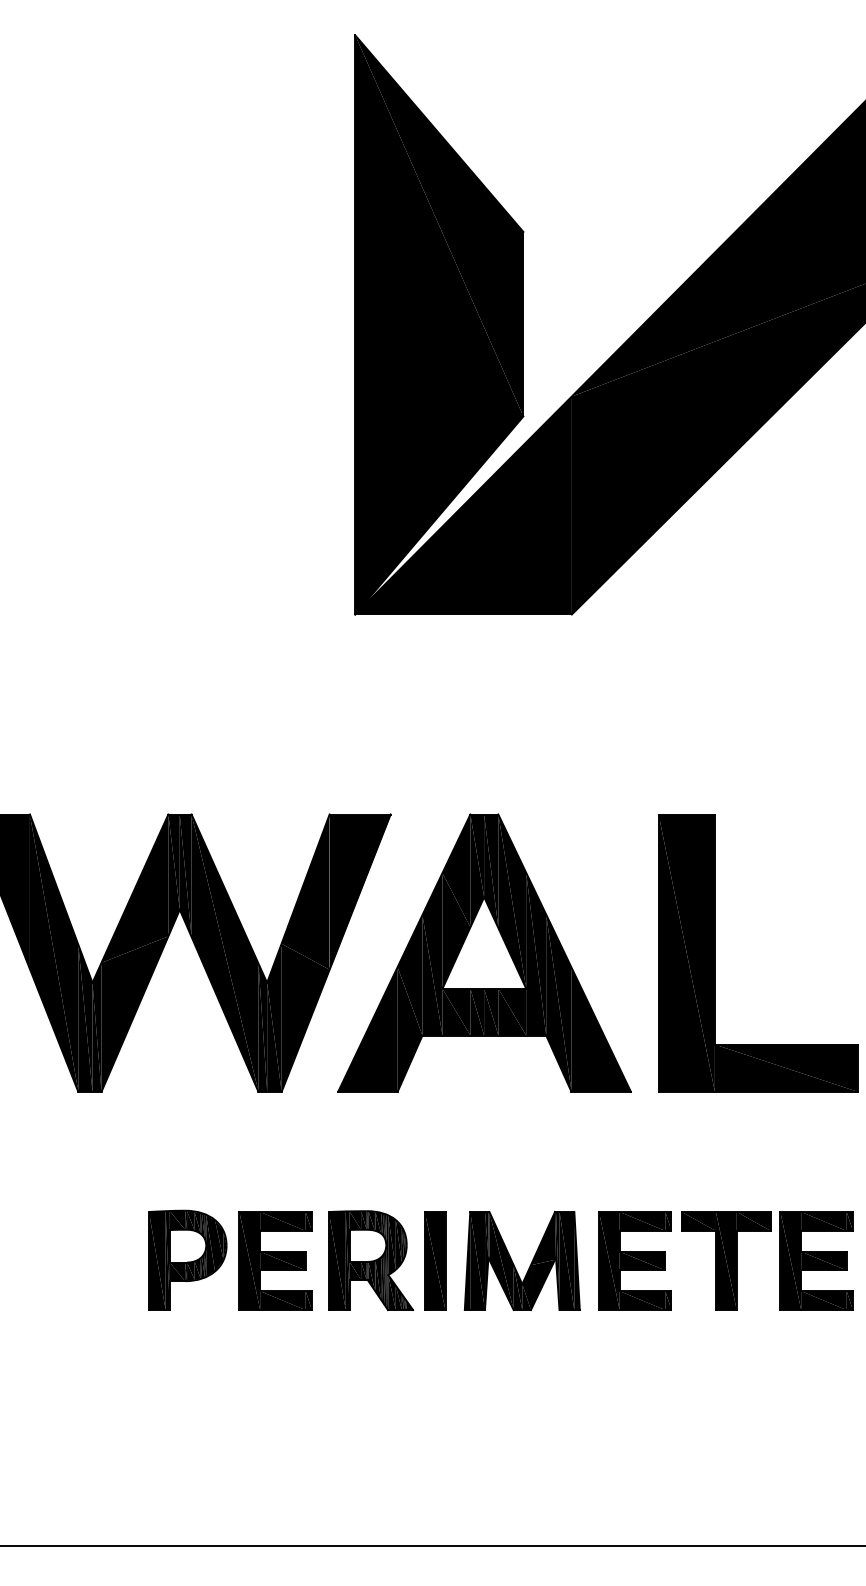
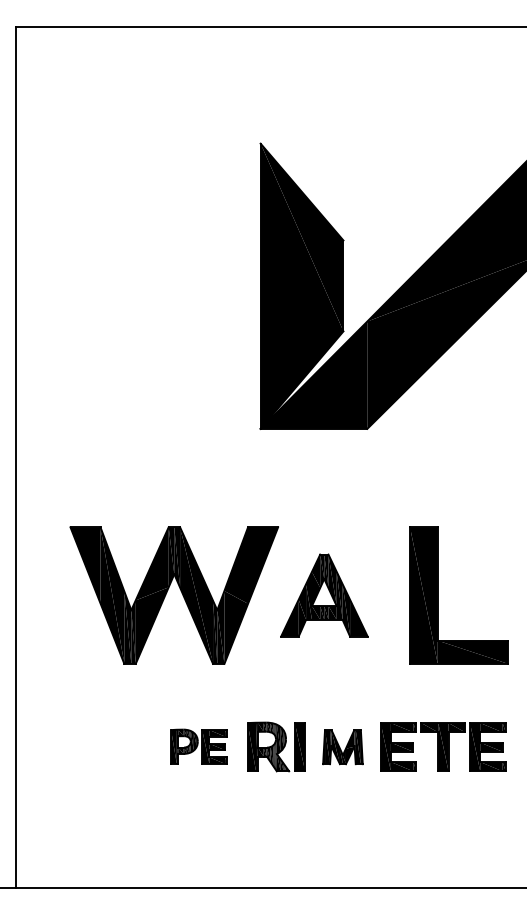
part: (484, 952) -> (324, 595), size x0.6
part: (228, 1259) -> (198, 746), size x0.7
part: (521, 1261) -> (342, 747), size x0.7

